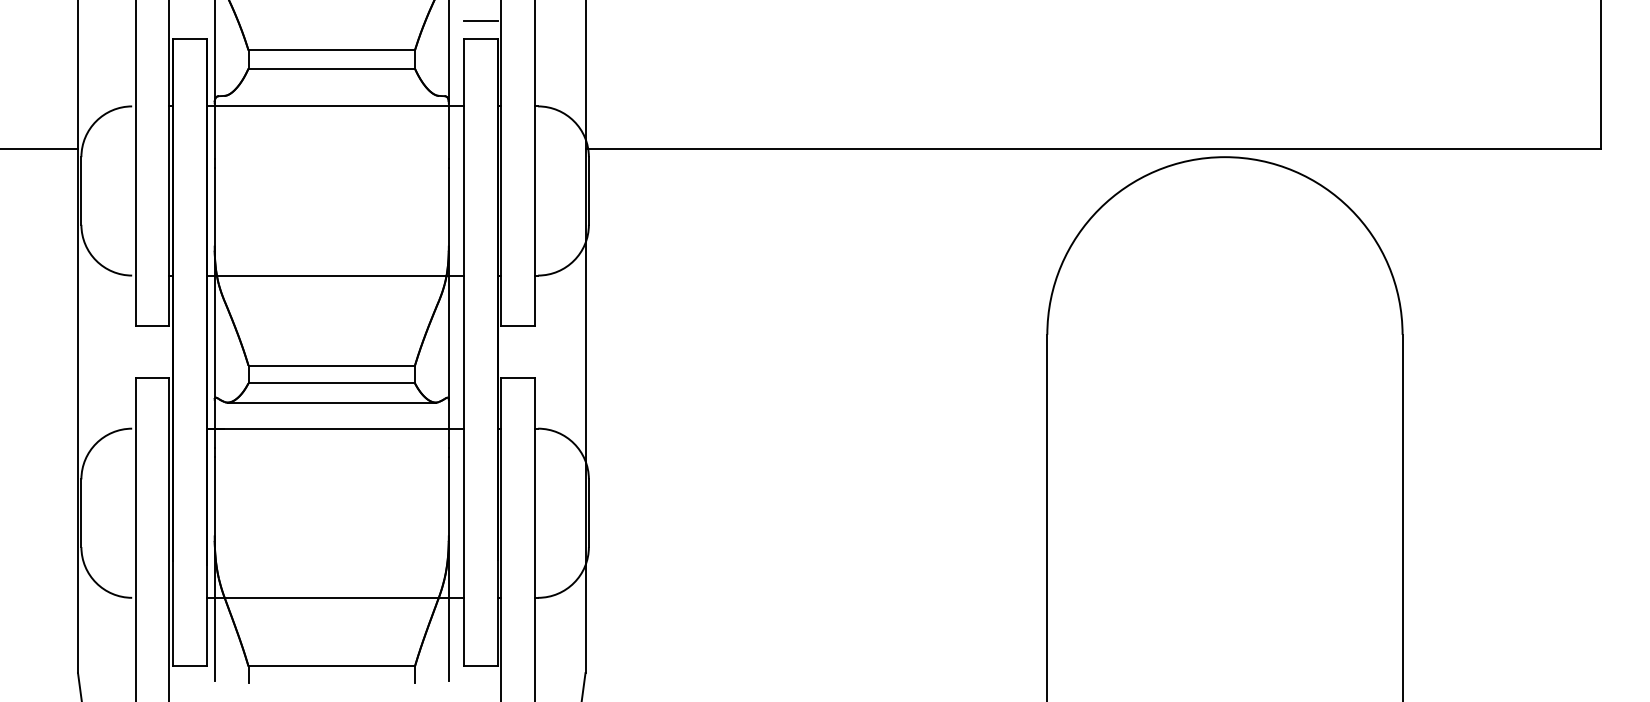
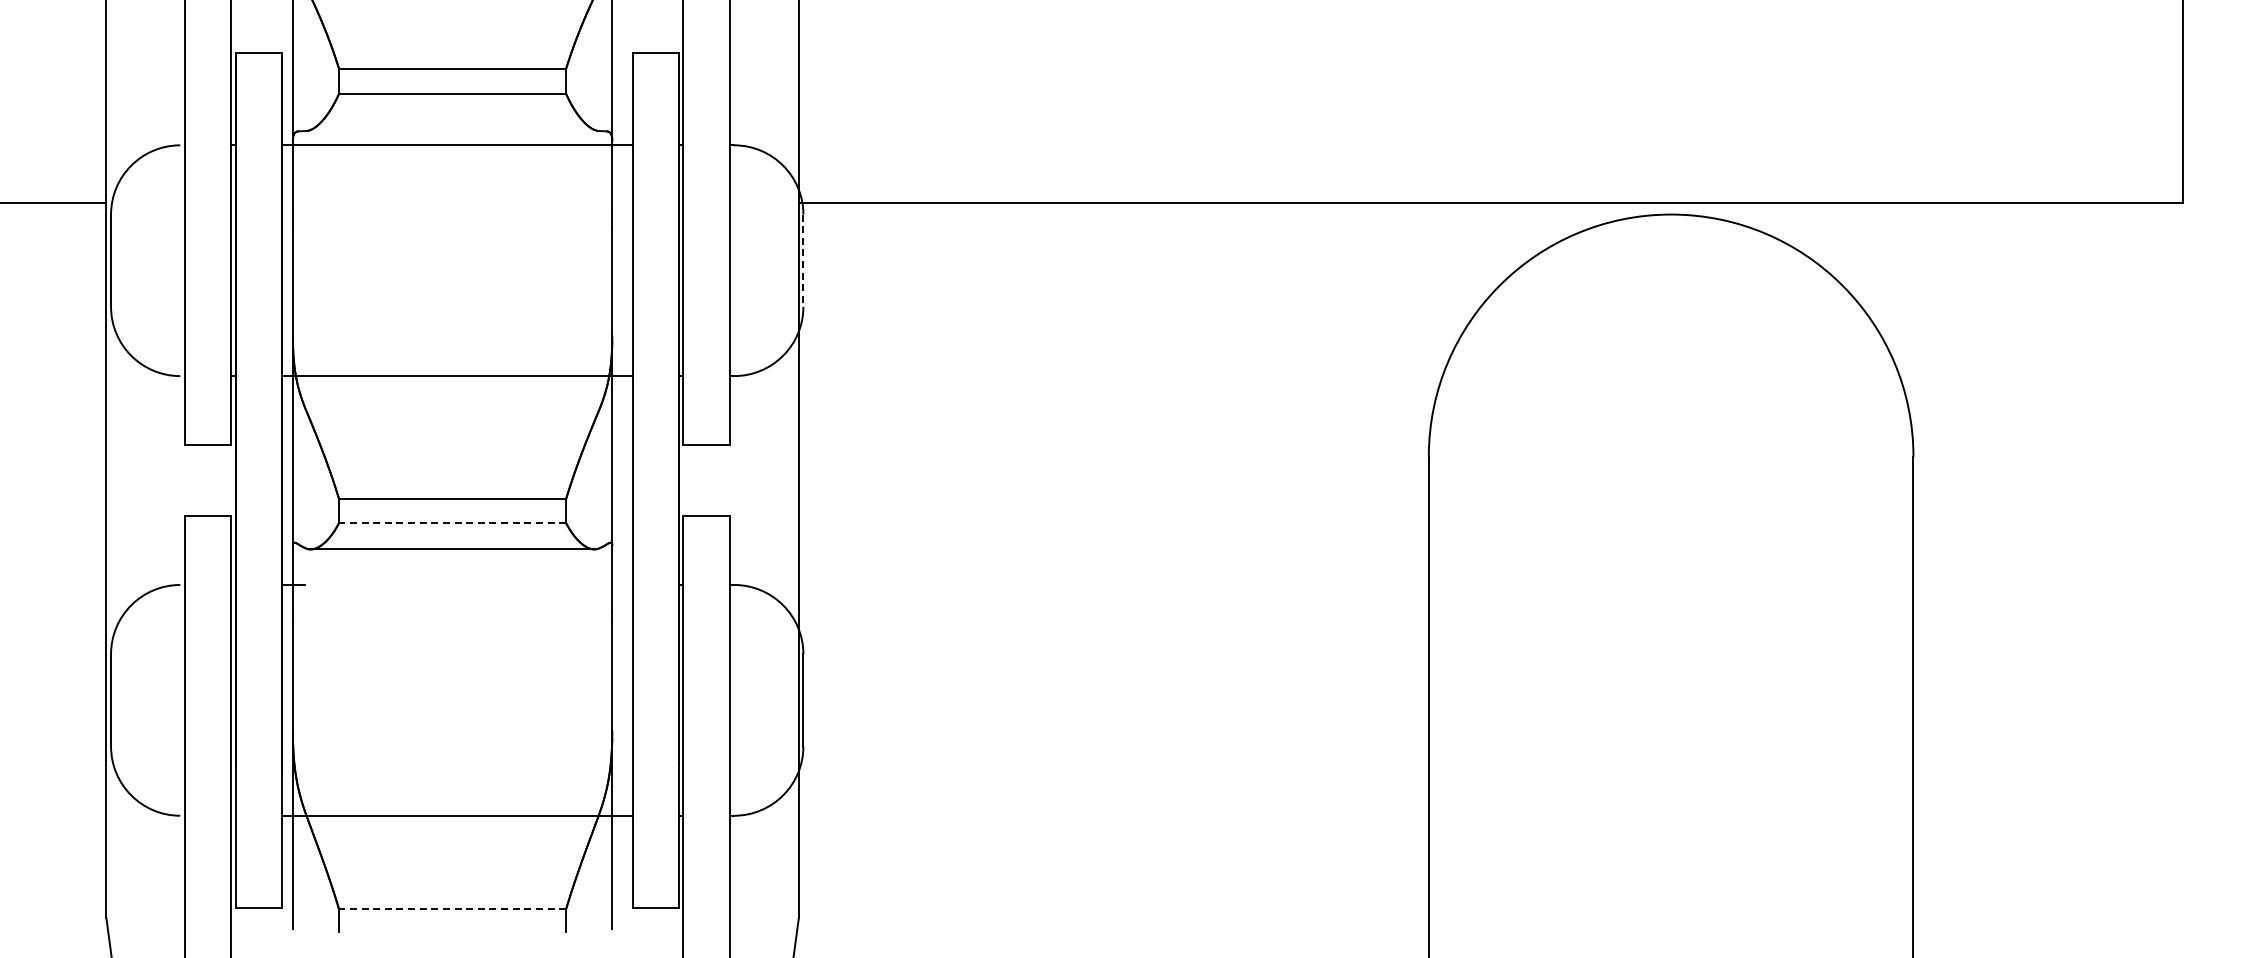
line: (480, 20) -> (655, 28), removed
line: (588, 191) -> (803, 261), solid -> dashed
line: (331, 383) -> (452, 523), solid -> dashed
line: (334, 428) -> (456, 584), removed
line: (331, 666) -> (452, 909), solid -> dashed

